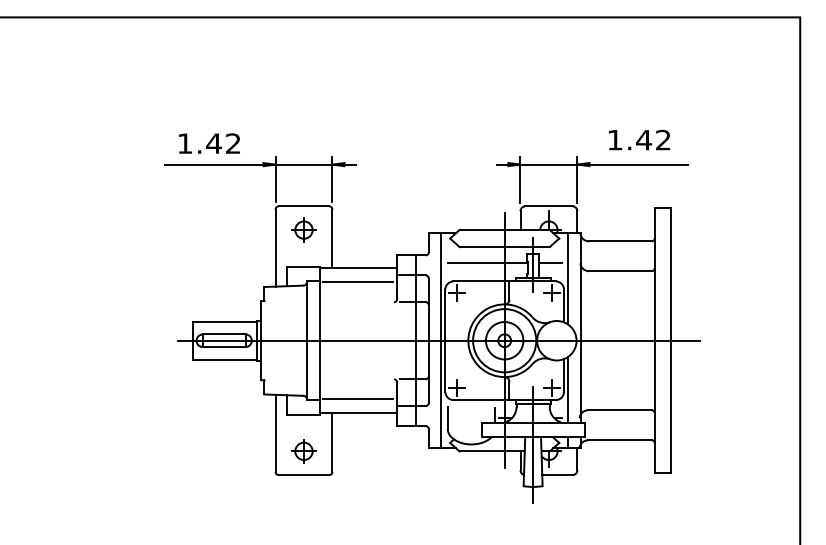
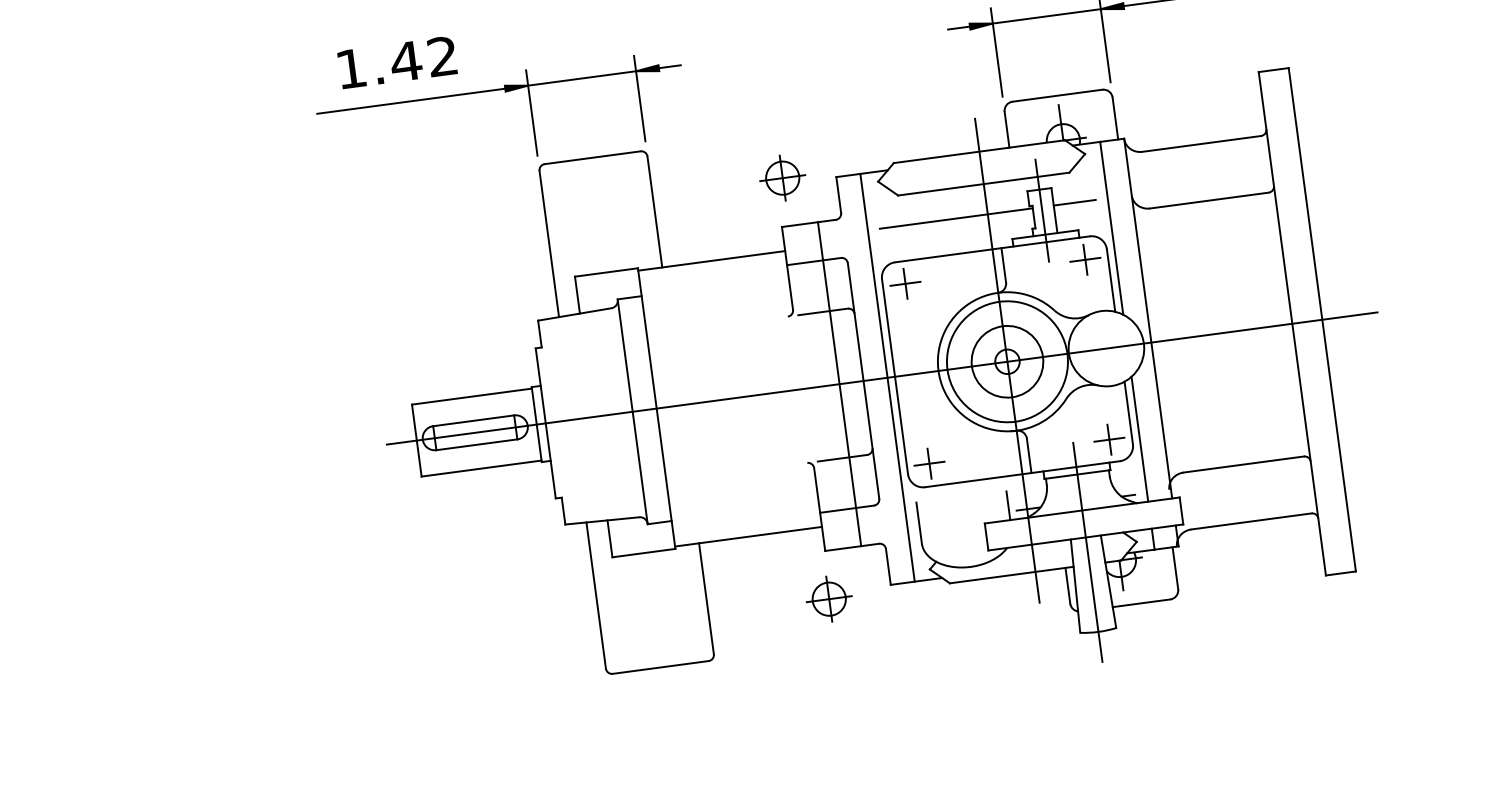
part: (303, 229) -> (781, 177), moved
line: (357, 282) -> (713, 288), removed
line: (357, 399) -> (743, 510), removed
part: (303, 451) -> (828, 599), moved

